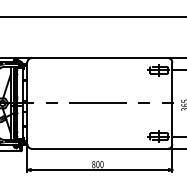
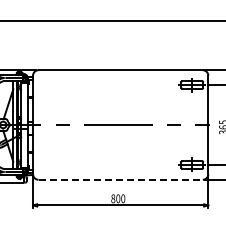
line: (100, 148) -> (121, 179), solid -> dashed

